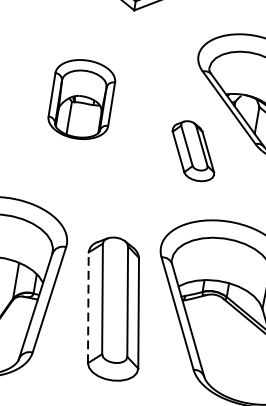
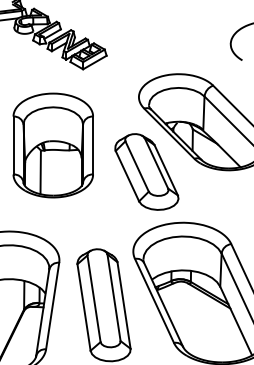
part: (80, 99) -> (52, 145), size x1.67
part: (193, 150) -> (146, 171), size x1.67
line: (88, 307) -> (84, 307), dashed -> solid

